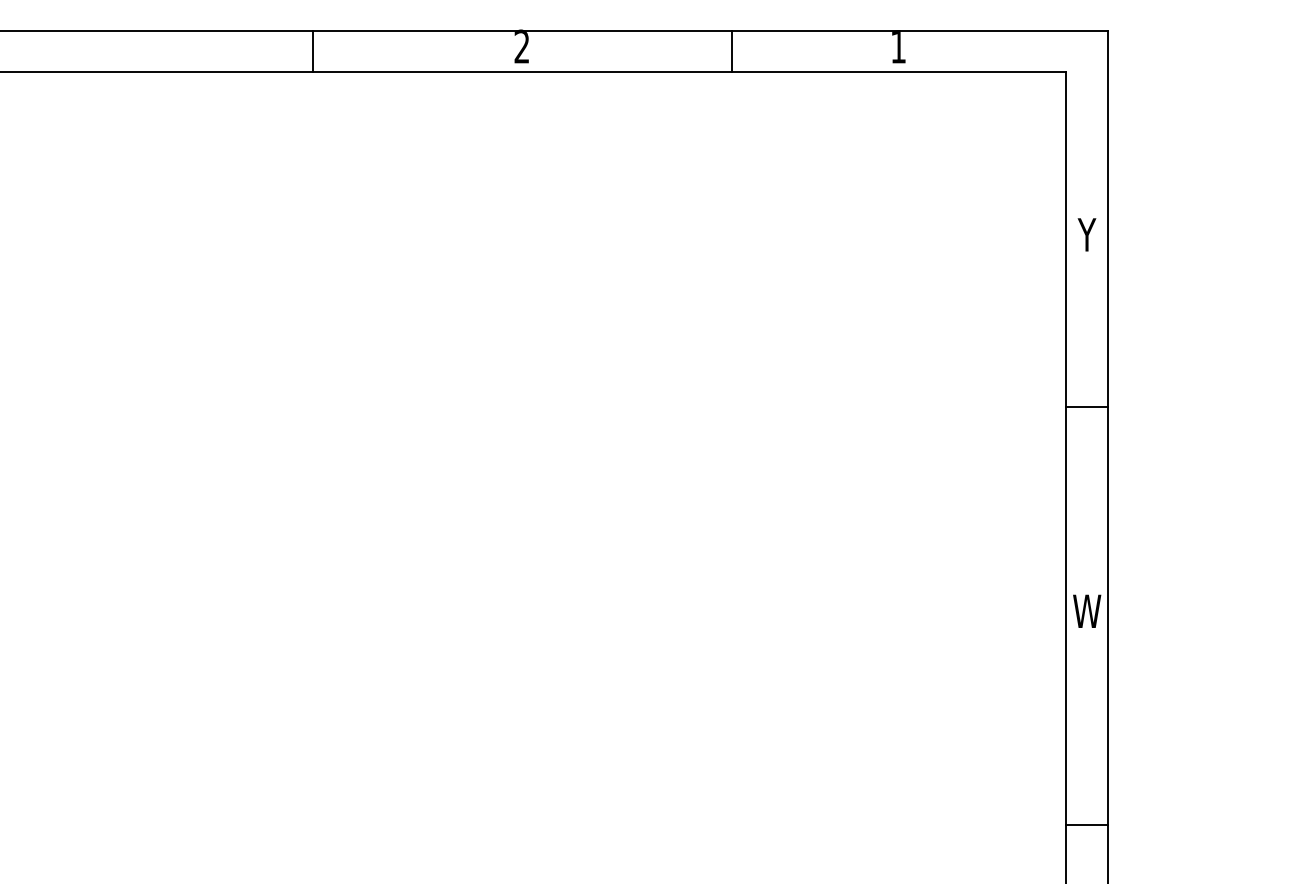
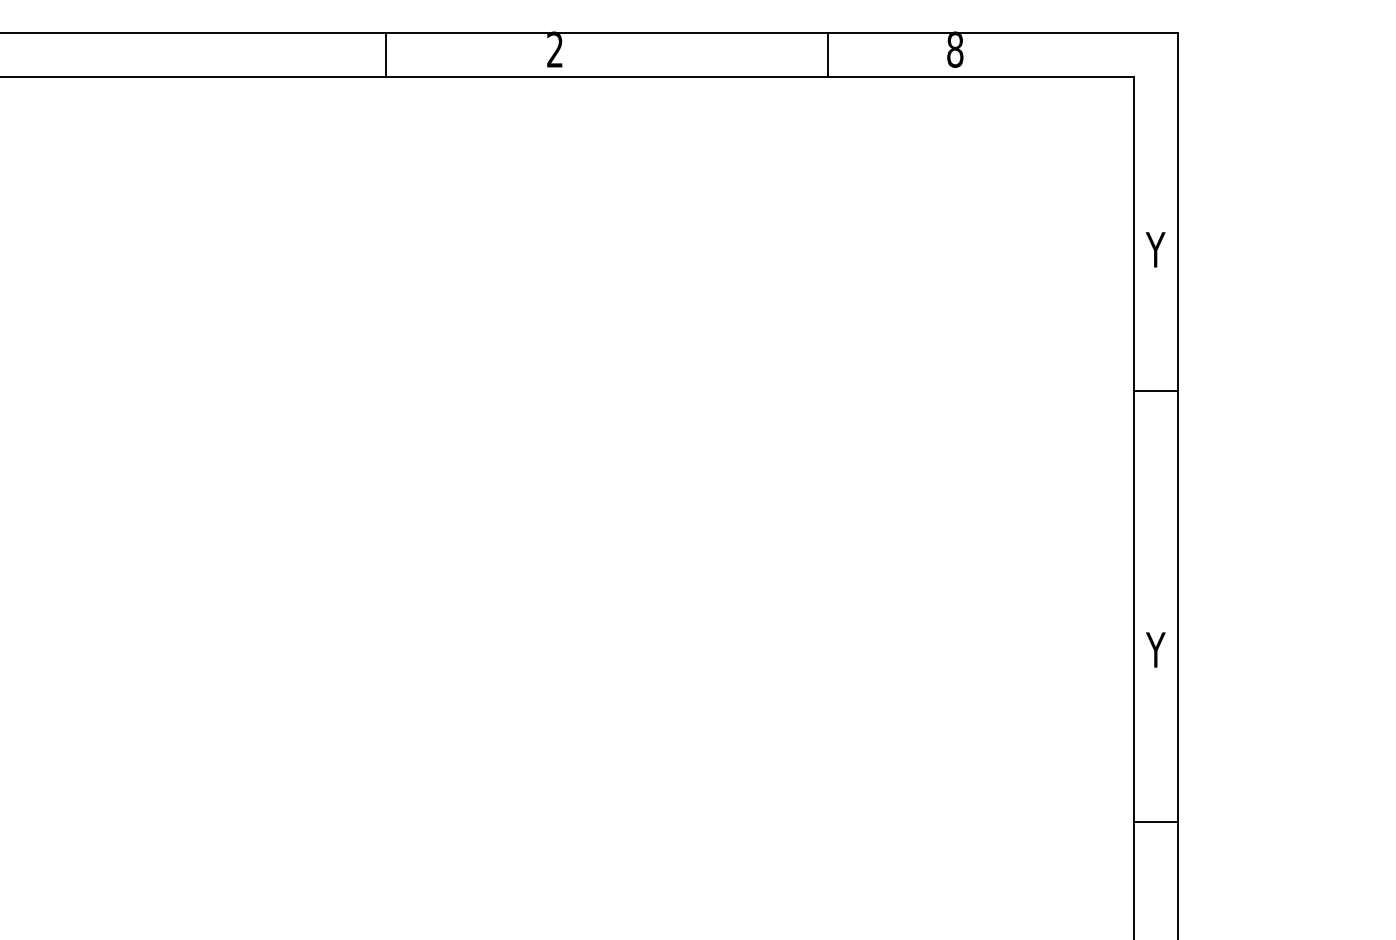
text: (898, 46) -> (955, 49), 1 -> 8
line: (313, 51) -> (386, 54), moved
line: (731, 51) -> (827, 54), moved
line: (1086, 406) -> (1155, 390), moved
text: (1086, 610) -> (1155, 649), W -> Y
line: (1086, 825) -> (1155, 821), moved

